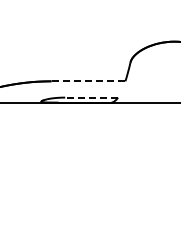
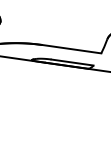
line: (88, 81) -> (71, 49), dashed -> solid
line: (91, 97) -> (72, 62), dashed -> solid

